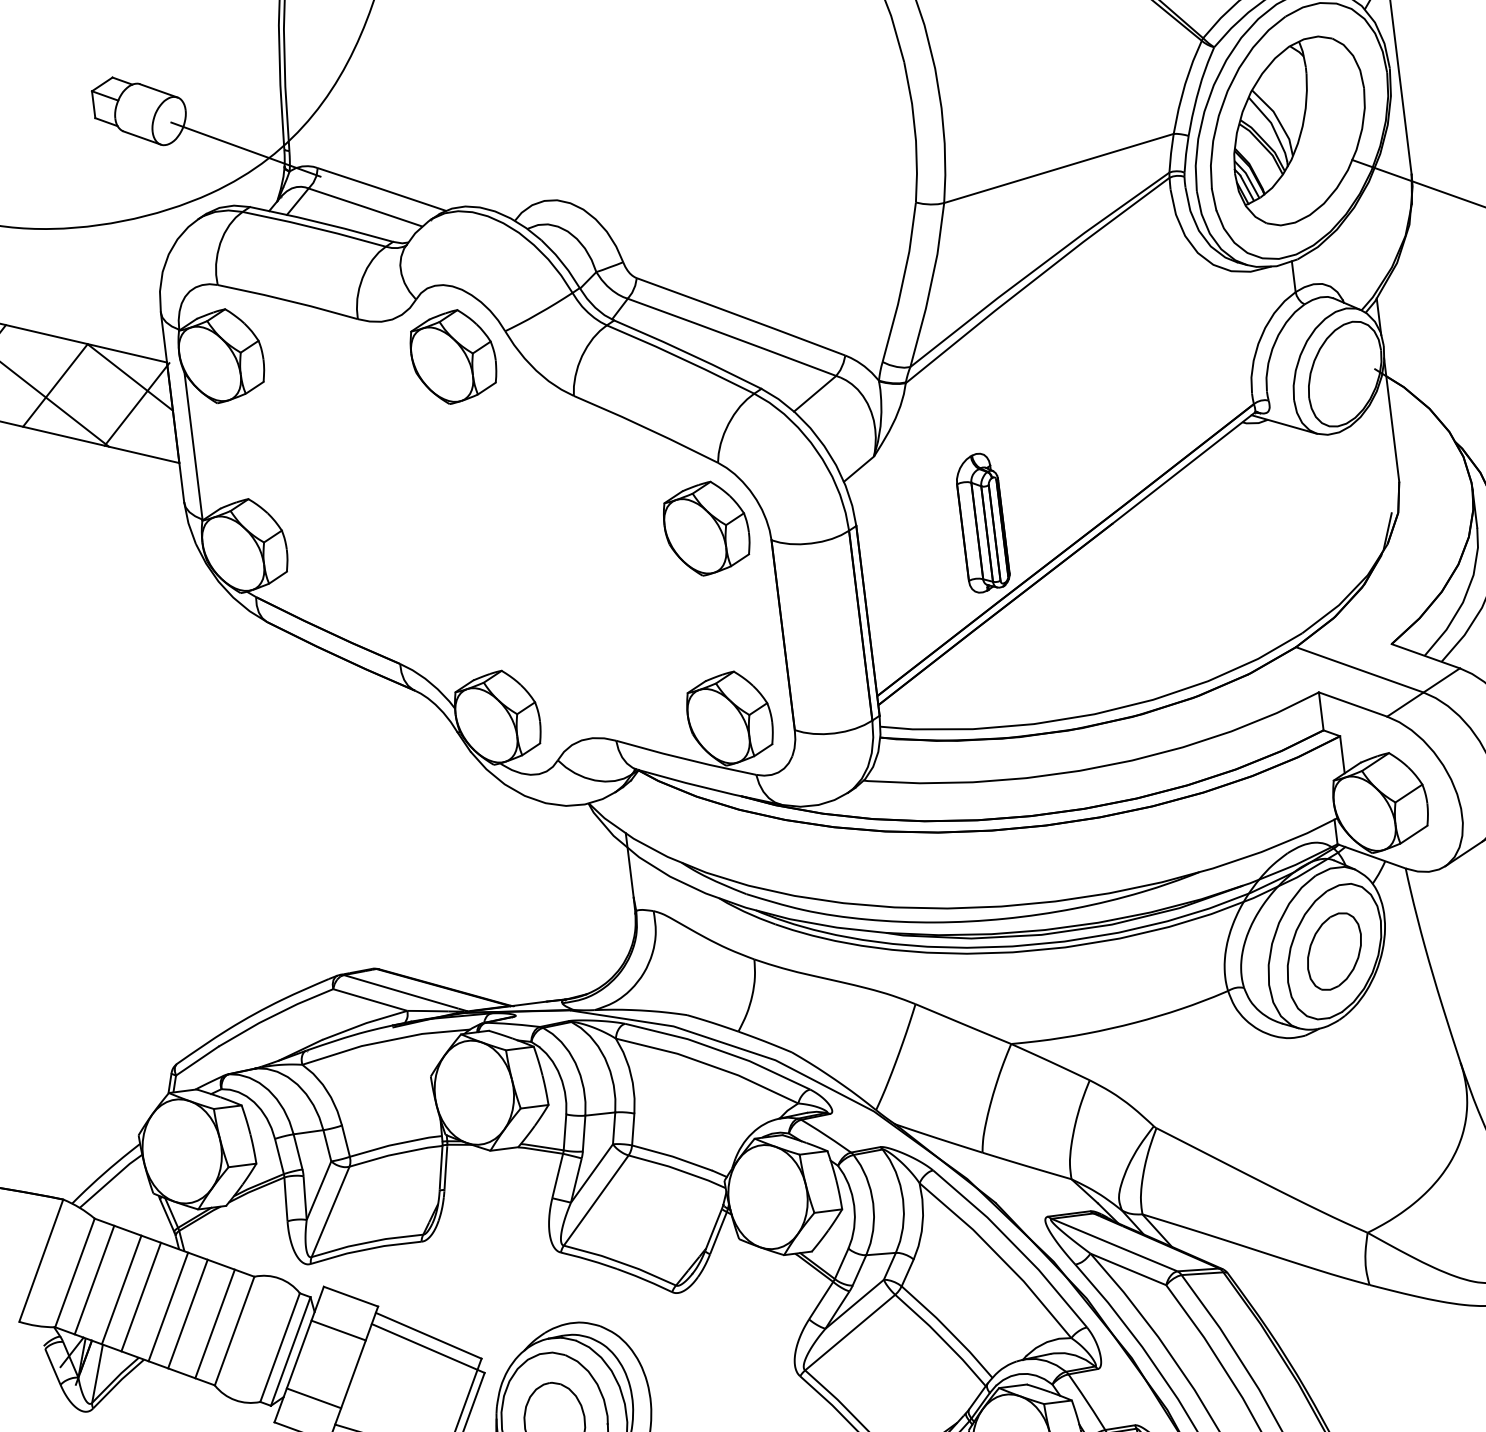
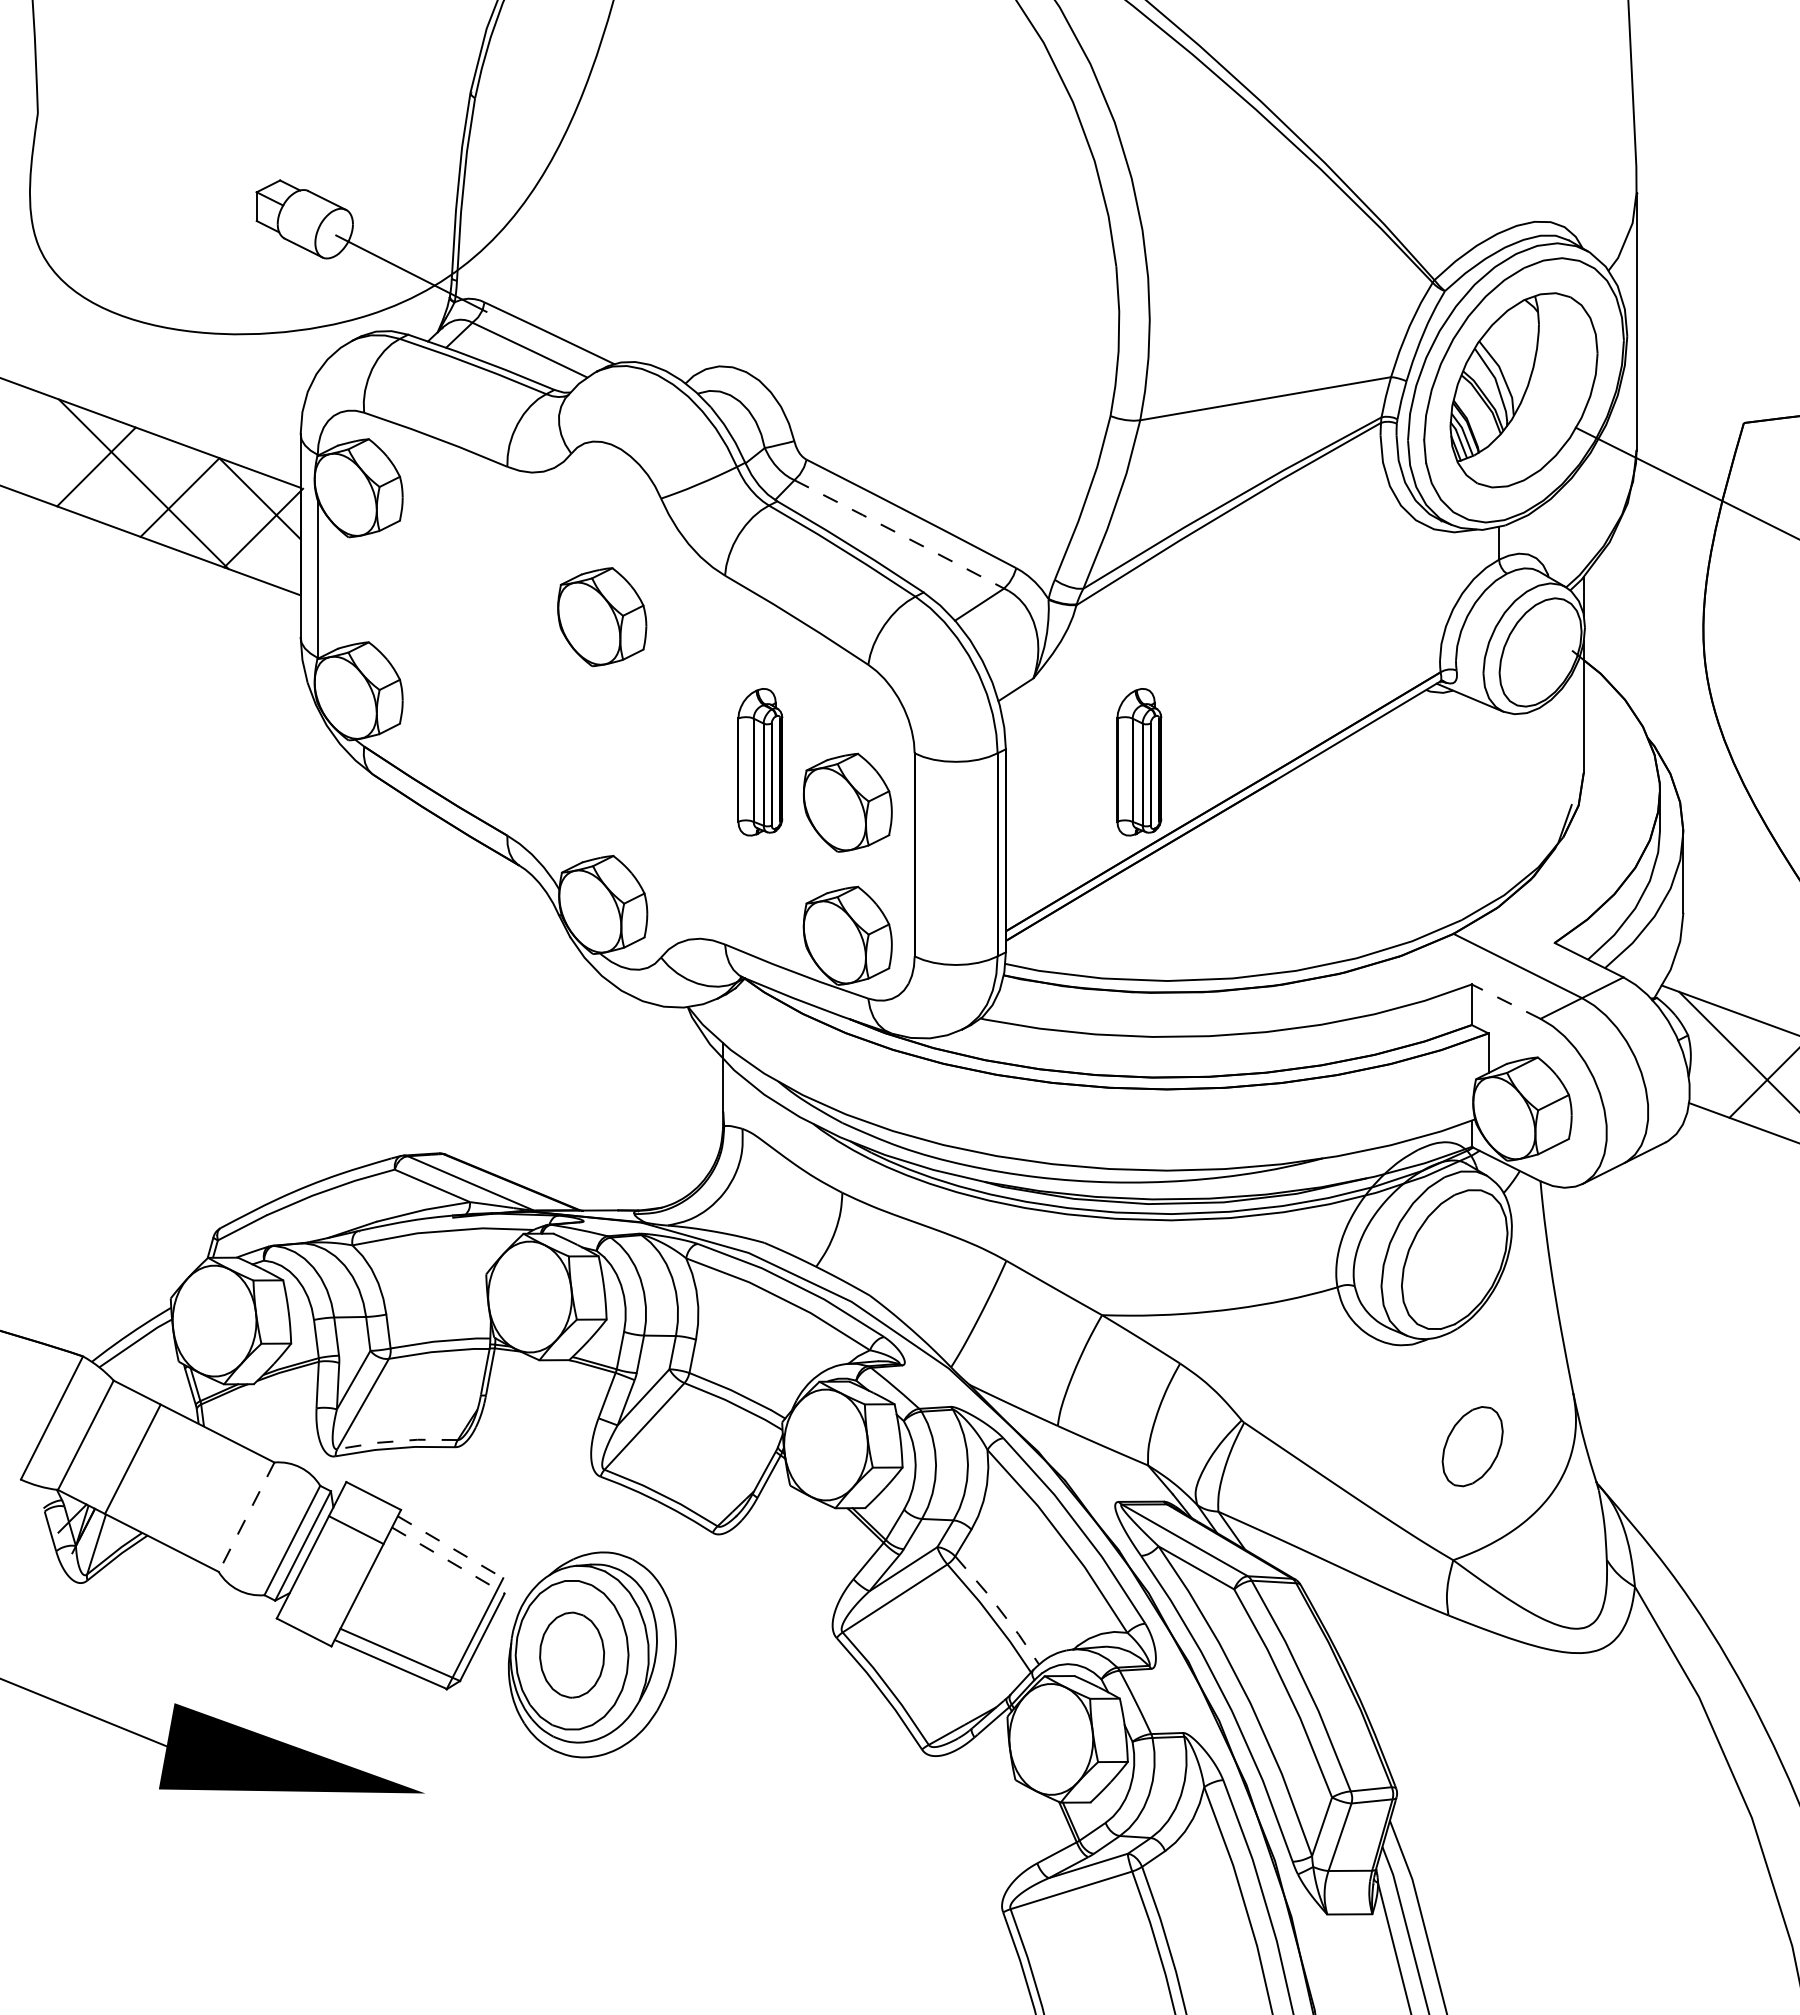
line: (734, 338) -> (901, 535), solid -> dashed
part: (453, 357) -> (602, 617), moved
part: (706, 528) -> (847, 802), moved
part: (628, 566) -> (760, 762), added
line: (1352, 704) -> (1505, 1001), solid -> dashed
part: (1334, 951) -> (1472, 1446), moved
line: (366, 1243) -> (396, 1441), solid -> dashed
line: (94, 1280) -> (105, 1445), removed
line: (141, 1296) -> (152, 1468), removed
line: (167, 1306) -> (179, 1482), removed
line: (187, 1313) -> (199, 1492), removed
line: (214, 1323) -> (226, 1506), removed
line: (949, 1330) -> (999, 1609), solid -> dashed
line: (234, 1331) -> (246, 1517), solid -> dashed
line: (428, 1336) -> (450, 1547), solid -> dashed
line: (428, 1348) -> (448, 1560), solid -> dashed
line: (313, 1398) -> (321, 1598), removed

